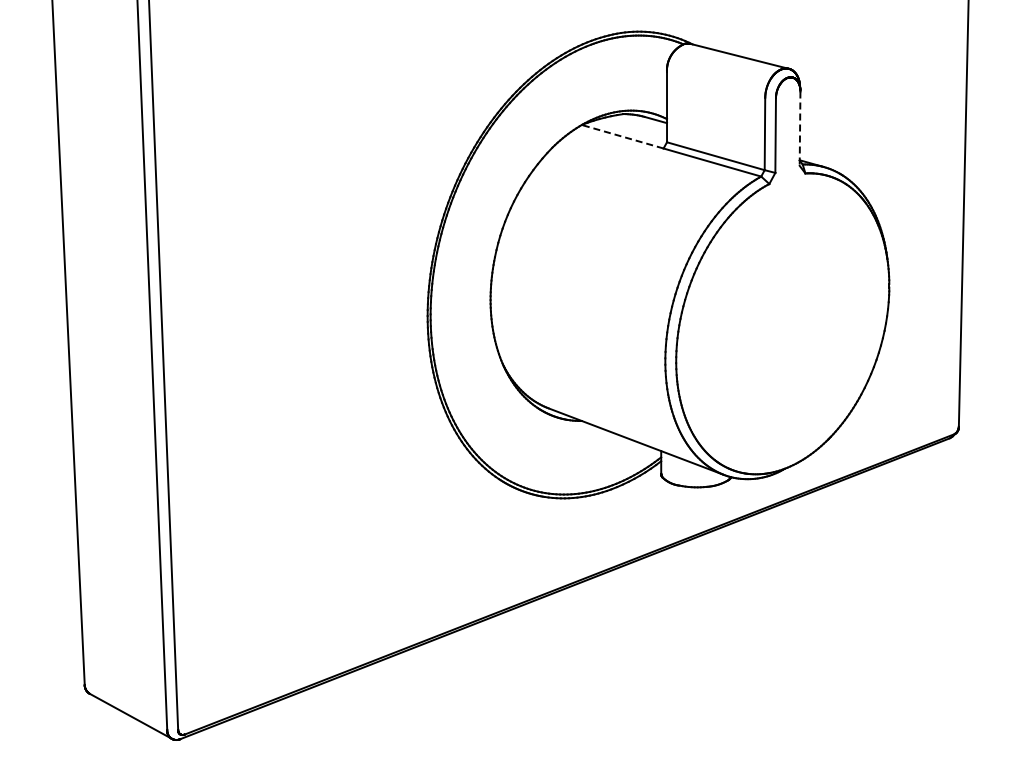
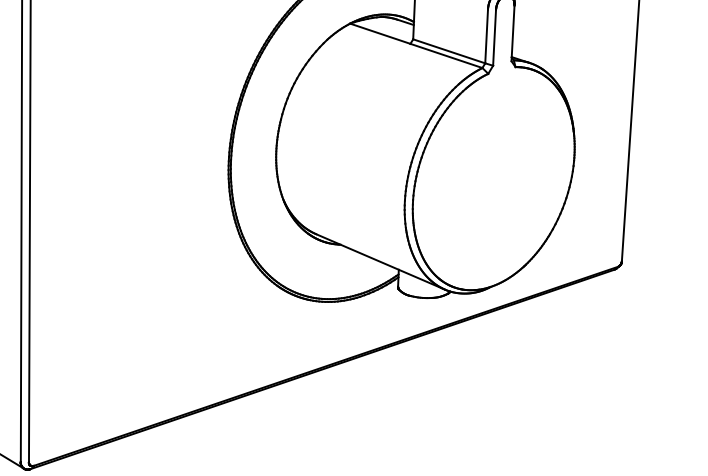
line: (800, 129) -> (513, 34), dashed -> solid
line: (622, 136) -> (380, 33), dashed -> solid

